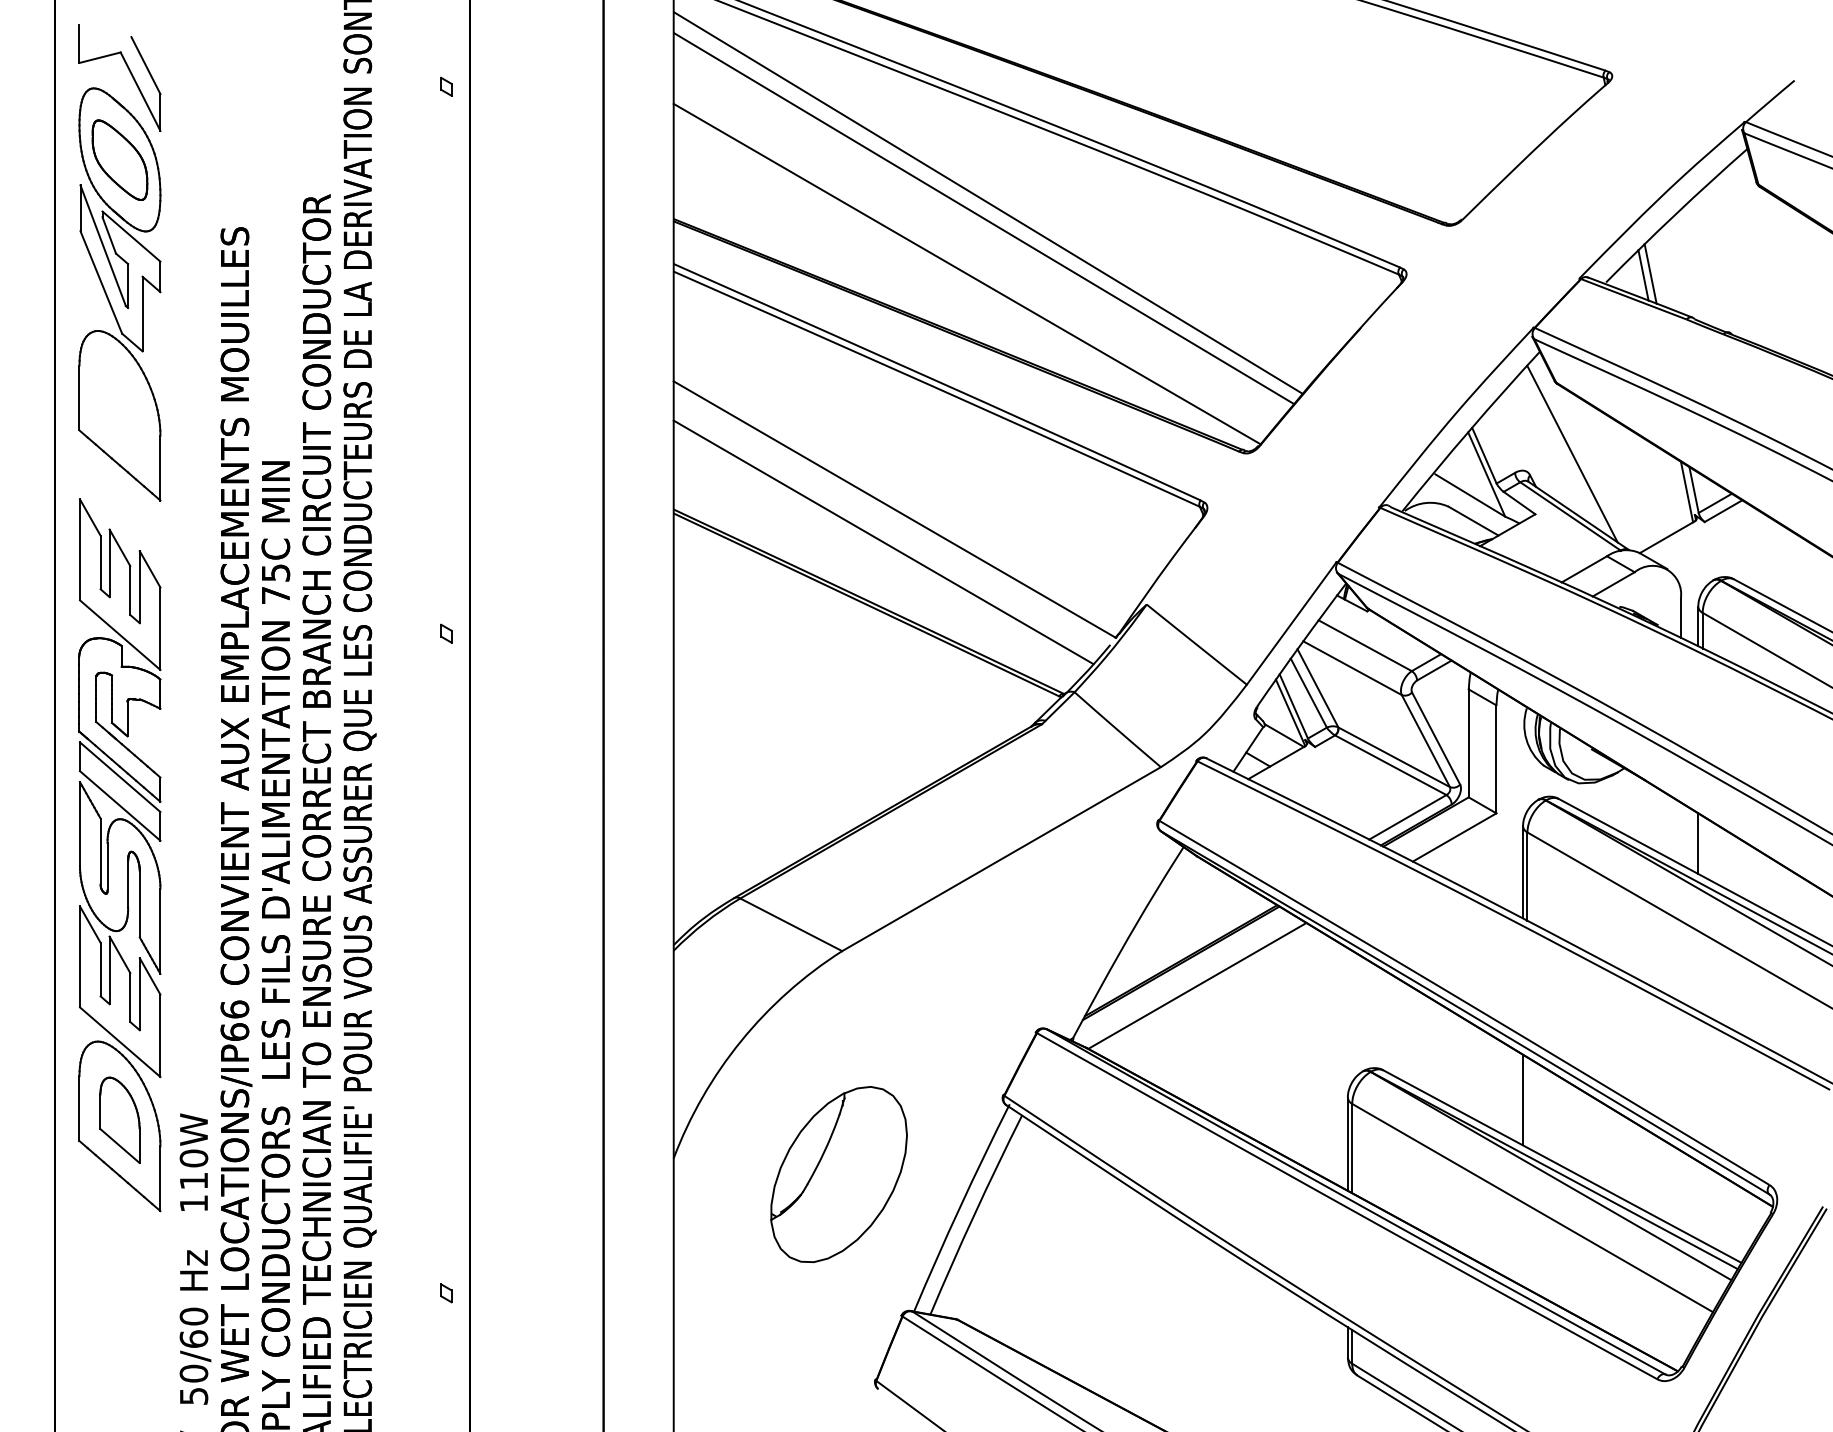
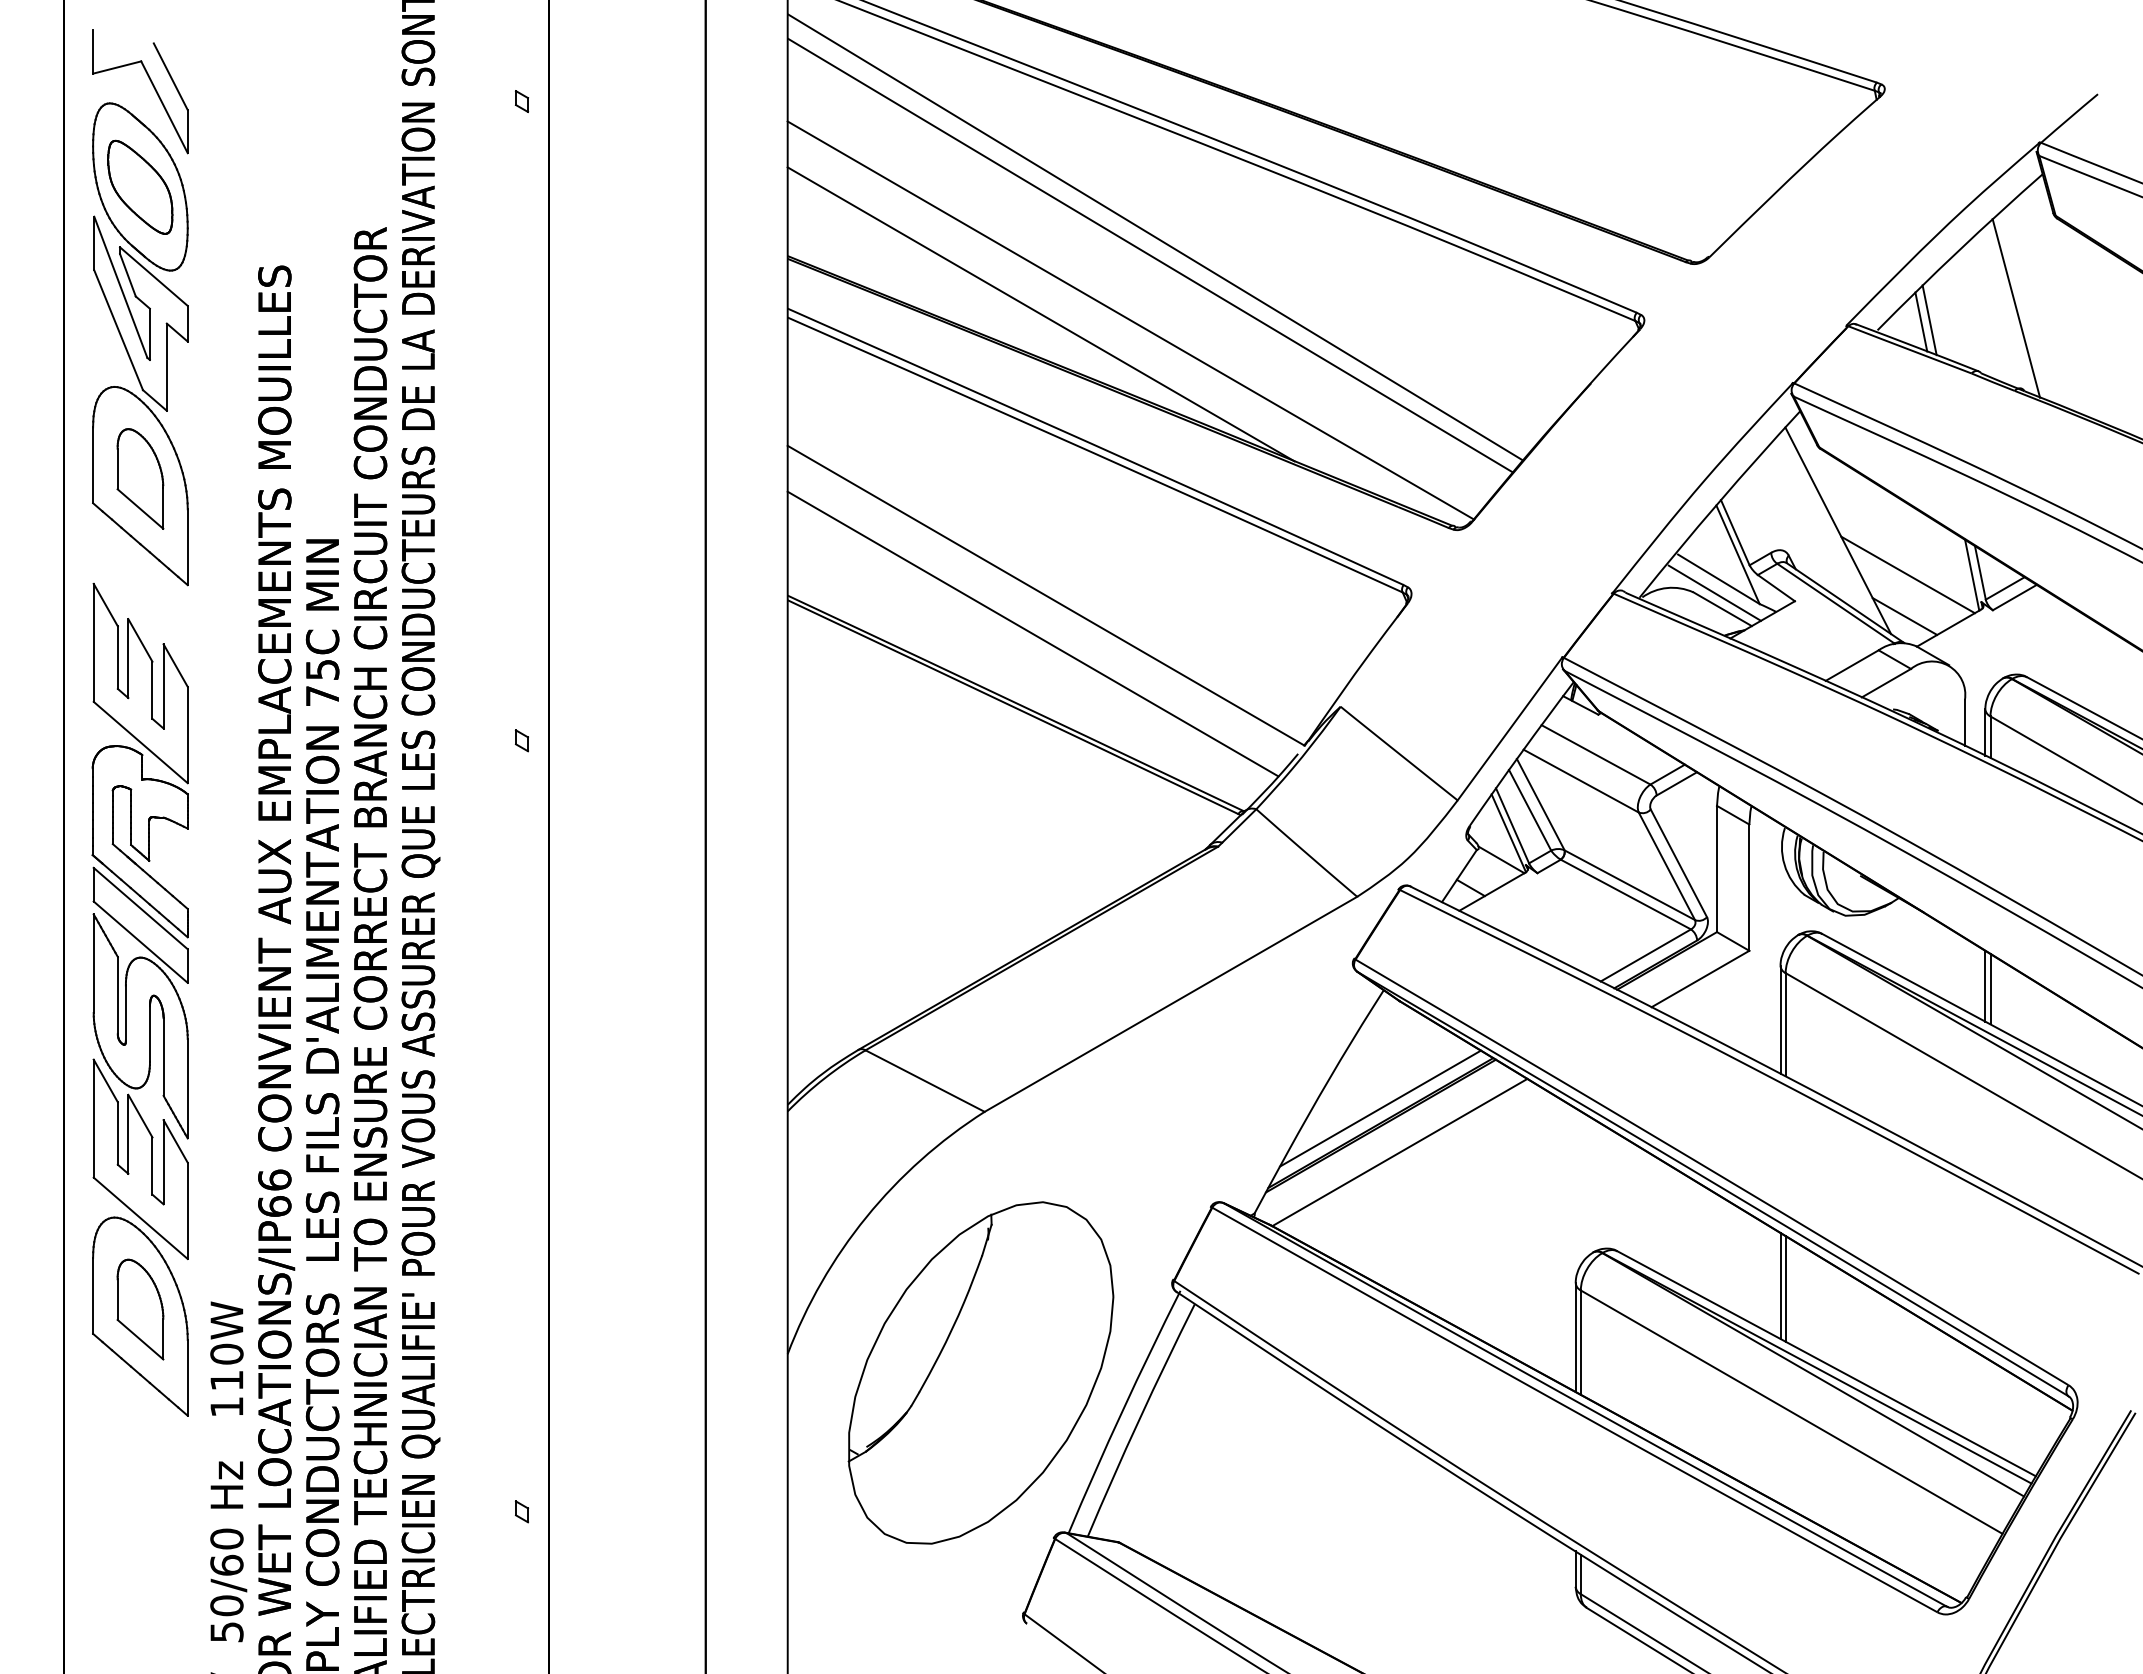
line: (1724, 263) -> (2016, 308), added
line: (889, 269) -> (1040, 314), added
part: (120, 409) -> (140, 478), added
line: (1631, 491) -> (1907, 574), added
line: (1466, 506) -> (1714, 592), added
line: (1629, 527) -> (1904, 616), added
line: (1702, 846) -> (1990, 989), added
line: (1180, 948) -> (1380, 1108), added
line: (1527, 1102) -> (1785, 1288), added
part: (838, 1174) -> (980, 1372), size x1.67

